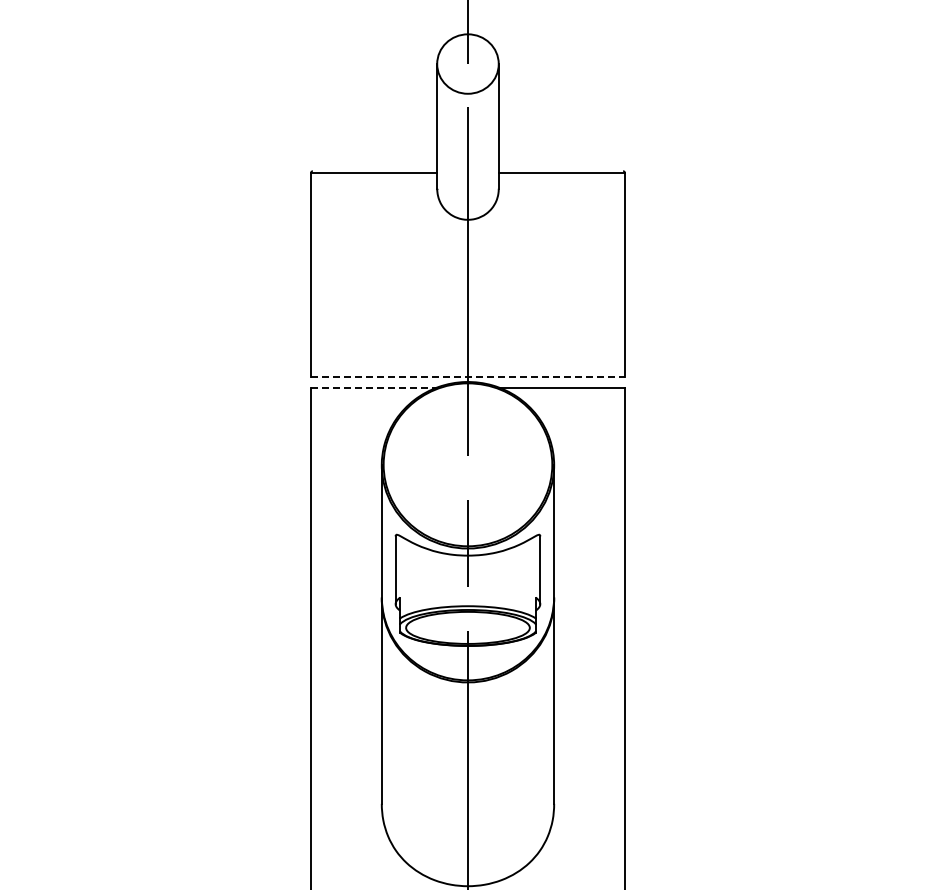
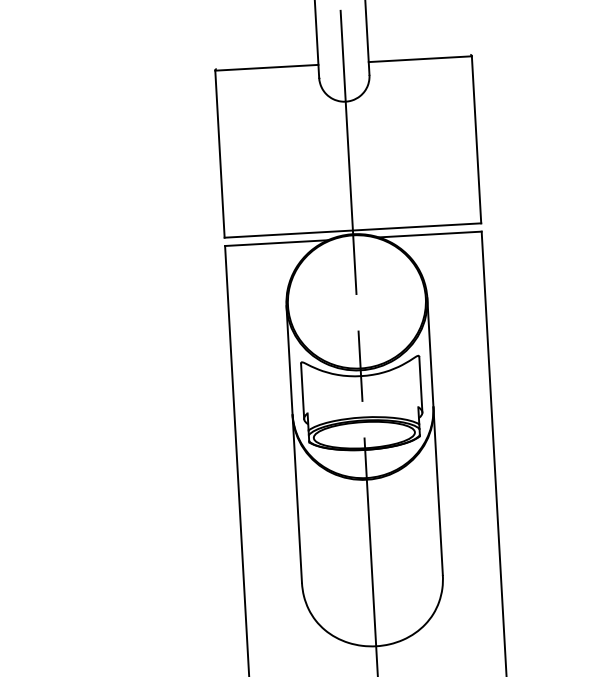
line: (467, 377) -> (352, 230), dashed -> solid
line: (373, 387) -> (276, 243), dashed -> solid

